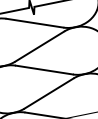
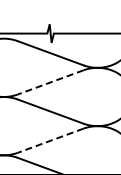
line: (39, 46) -> (50, 82), solid -> dashed
line: (48, 93) -> (50, 140), solid -> dashed

